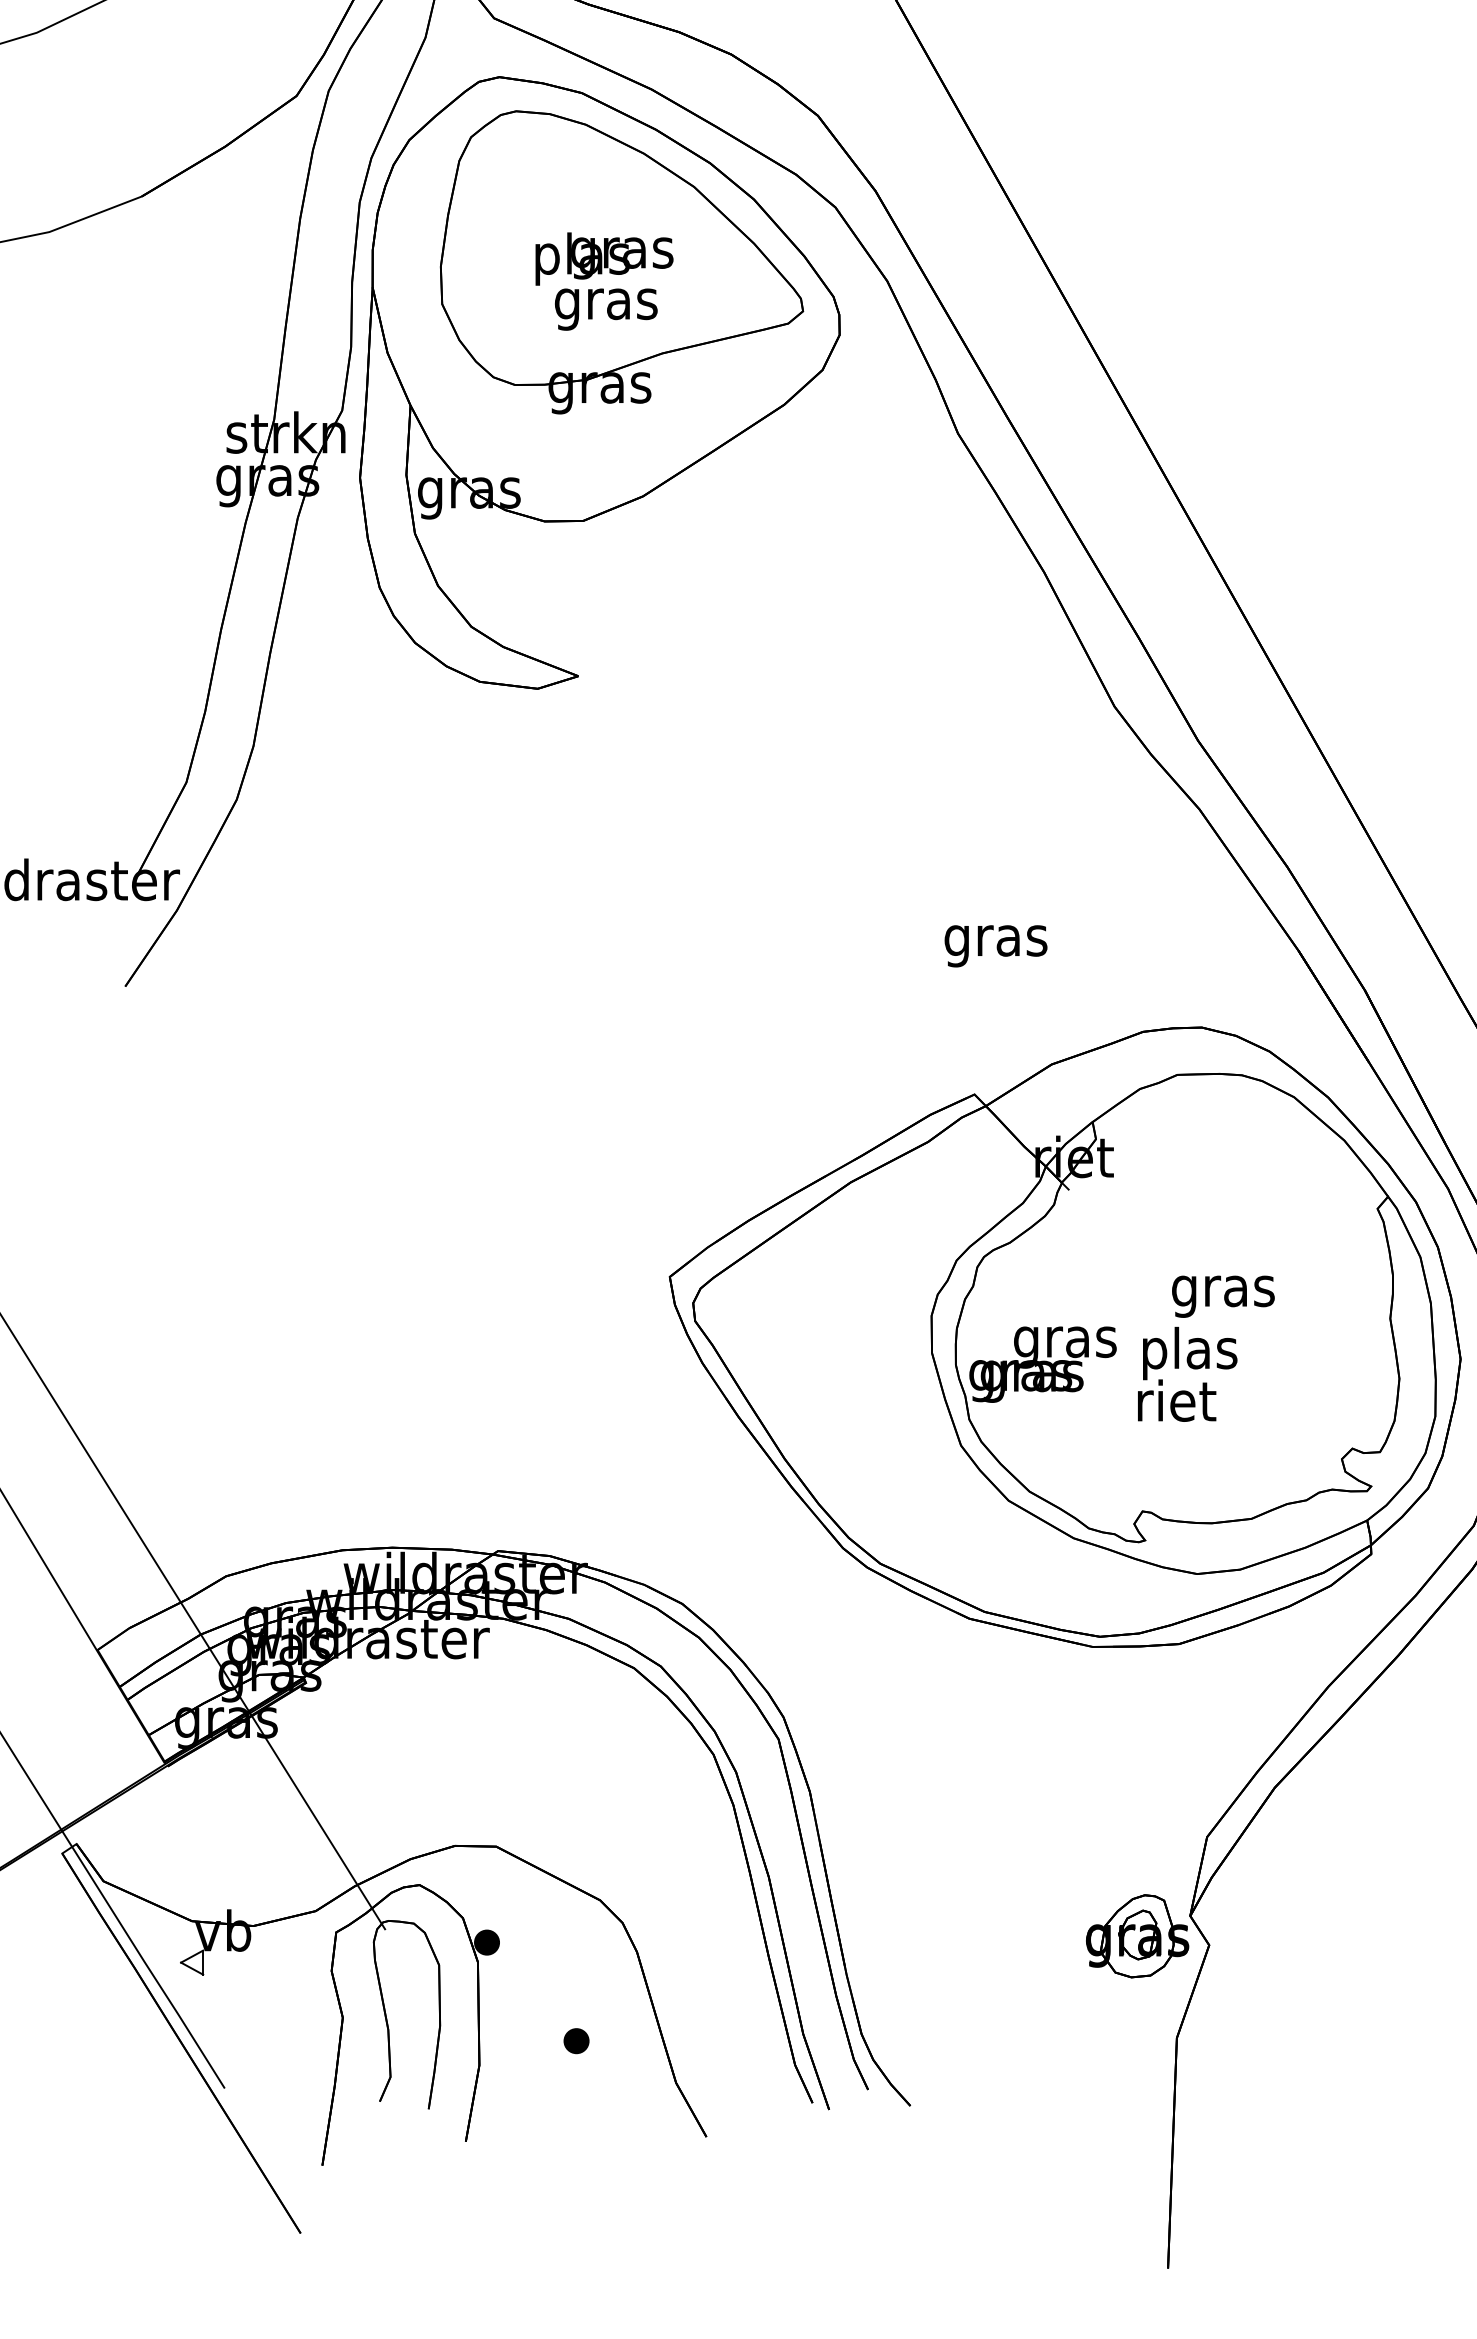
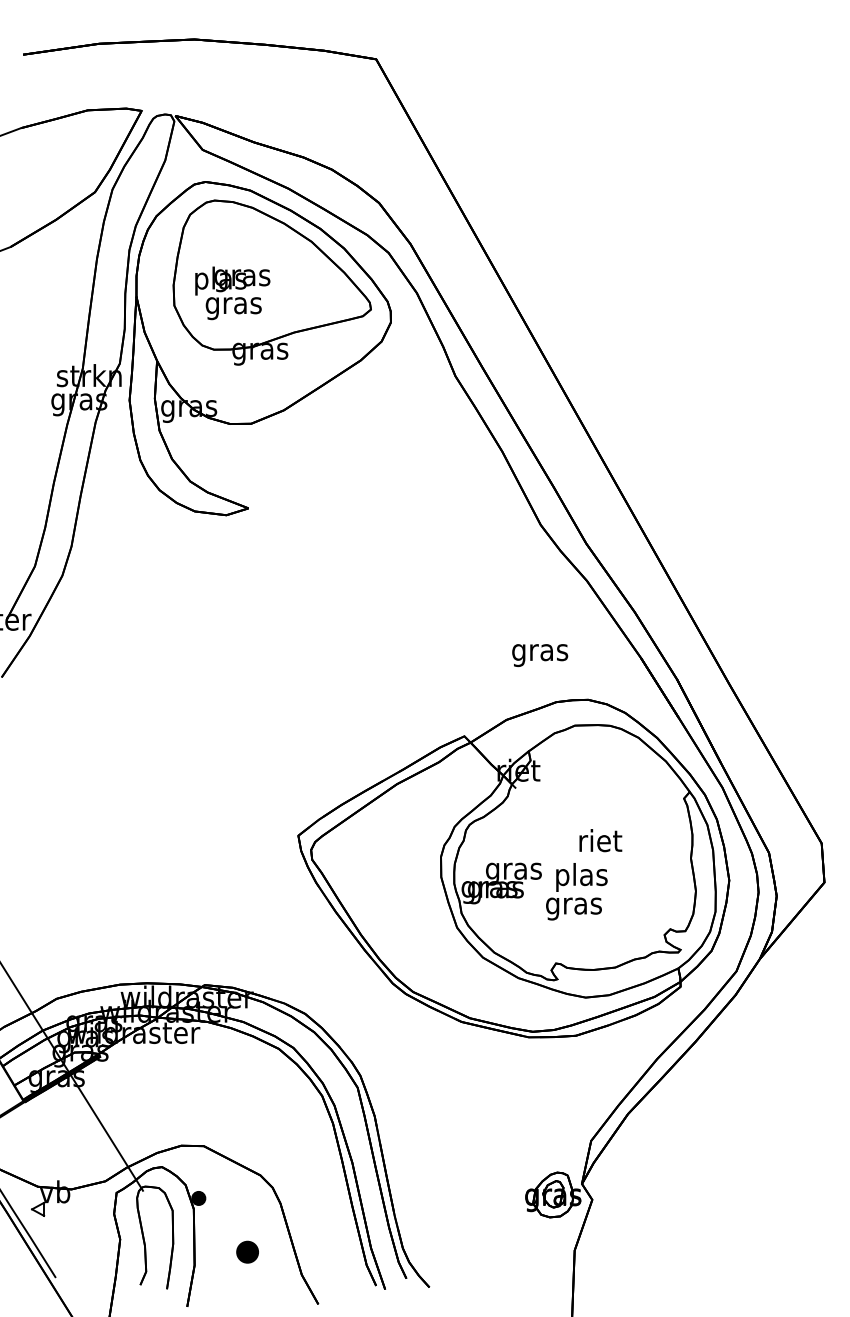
text: (603, 281) -> (232, 293), moved
text: (996, 946) -> (540, 655), moved
text: (1222, 1291) -> (599, 843), gras -> riet
text: (1174, 1404) -> (573, 905), riet -> gras
part: (576, 2039) -> (247, 1251), size x1.6

